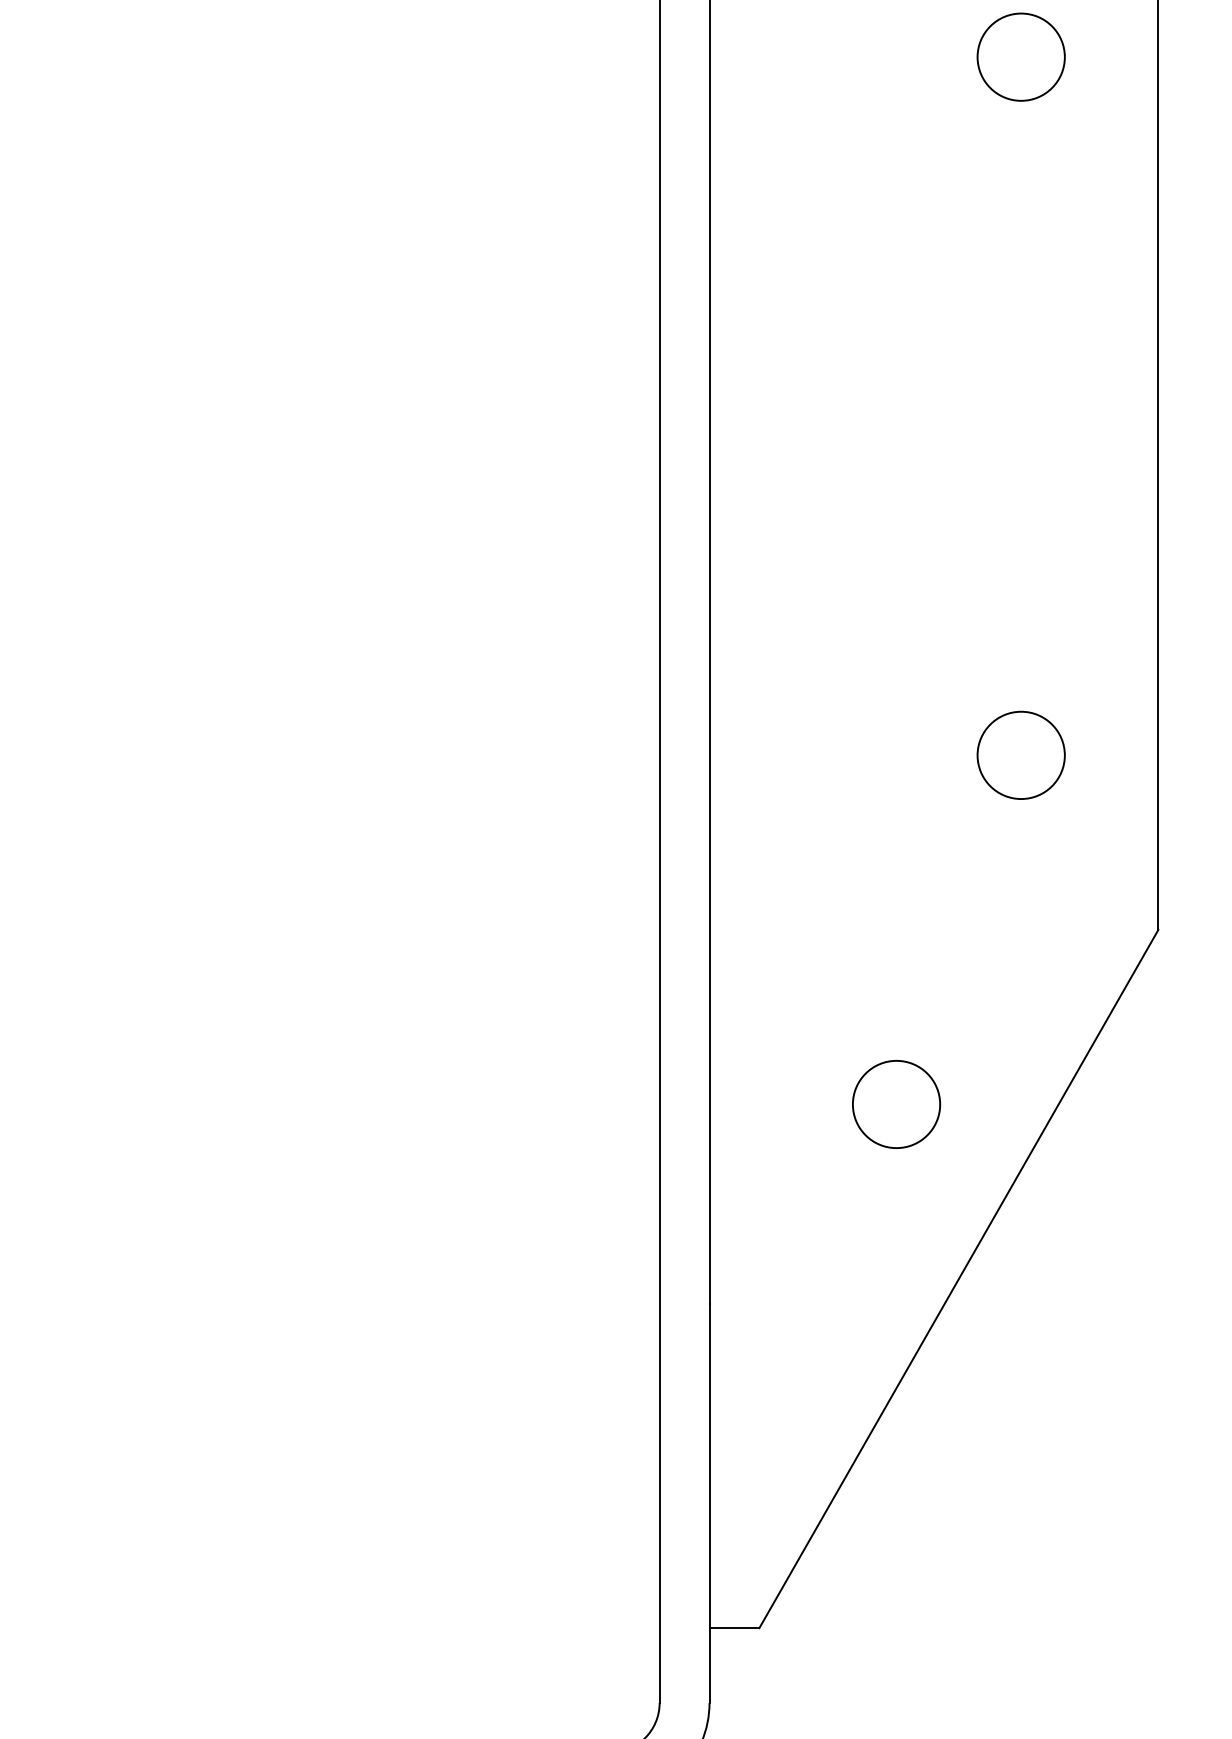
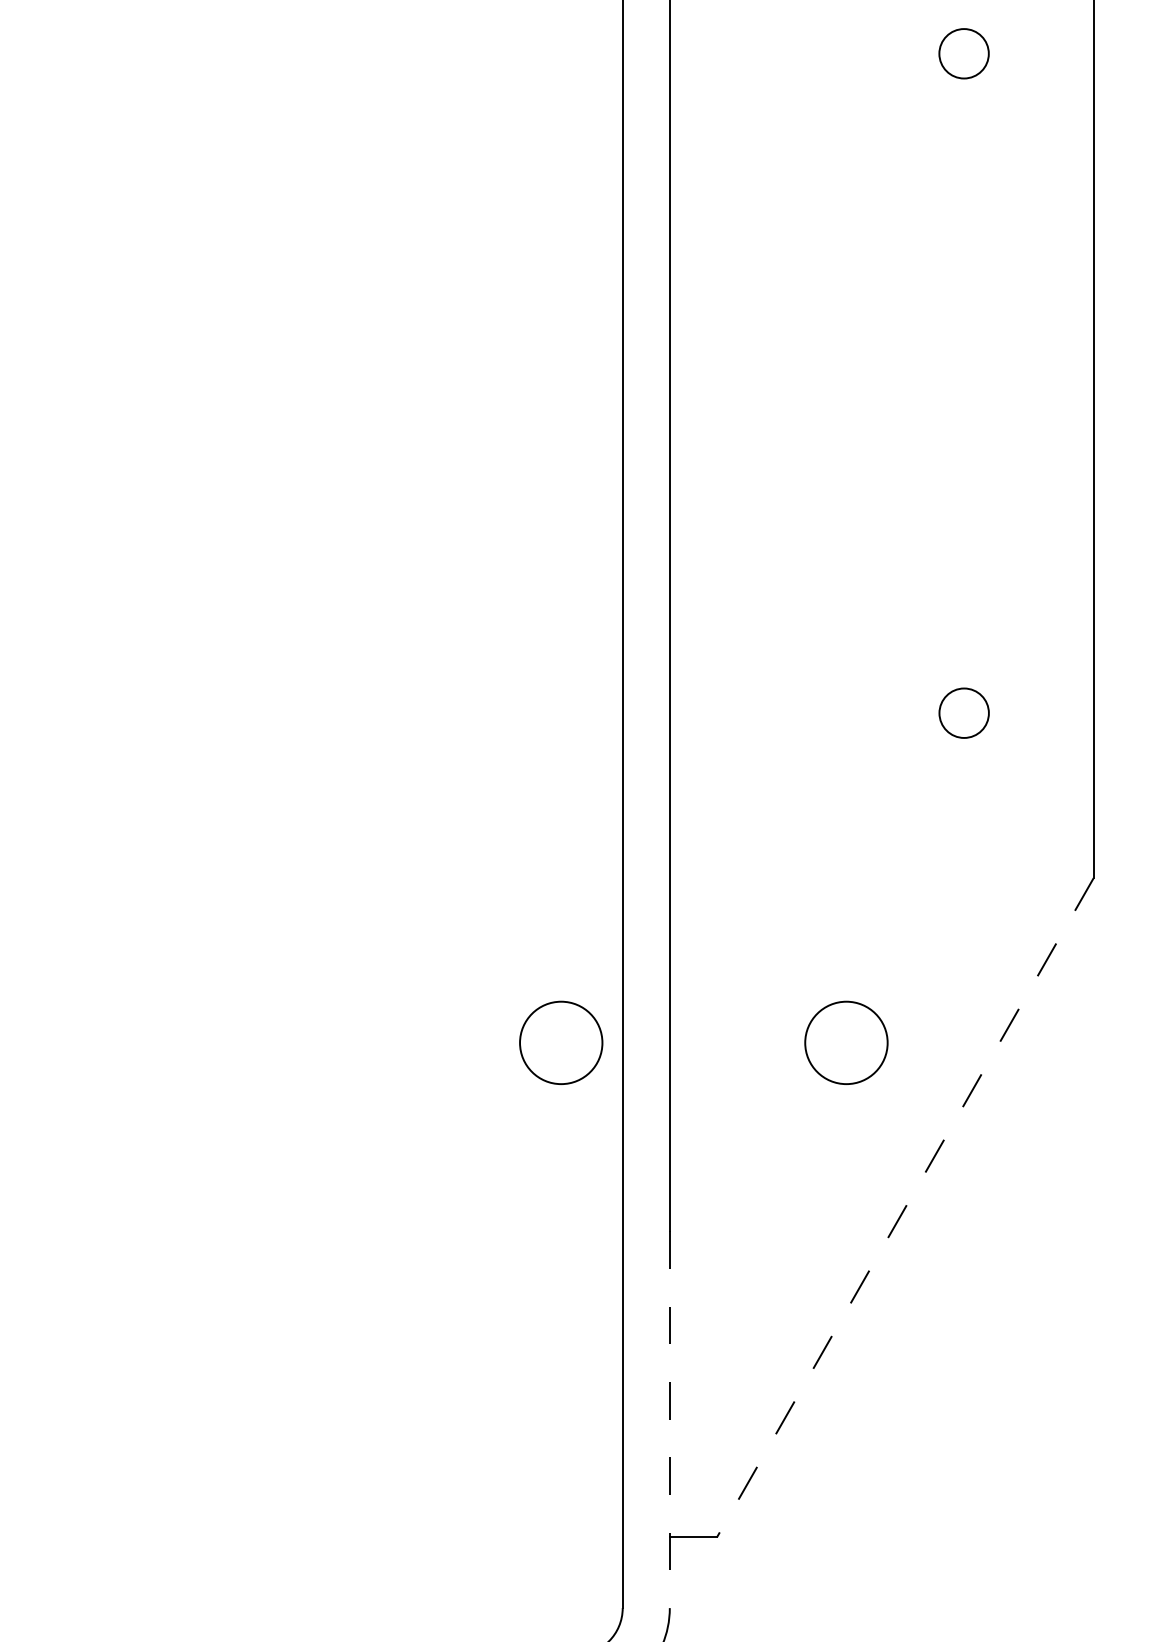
circle: (1020, 56) -> (963, 53), size x0.6
circle: (1020, 755) -> (963, 713), size x0.6
circle: (594, 1104) -> (561, 1042), added
line: (958, 1279) -> (904, 1208), solid -> dashed
line: (709, 1503) -> (669, 1419), solid -> dashed

